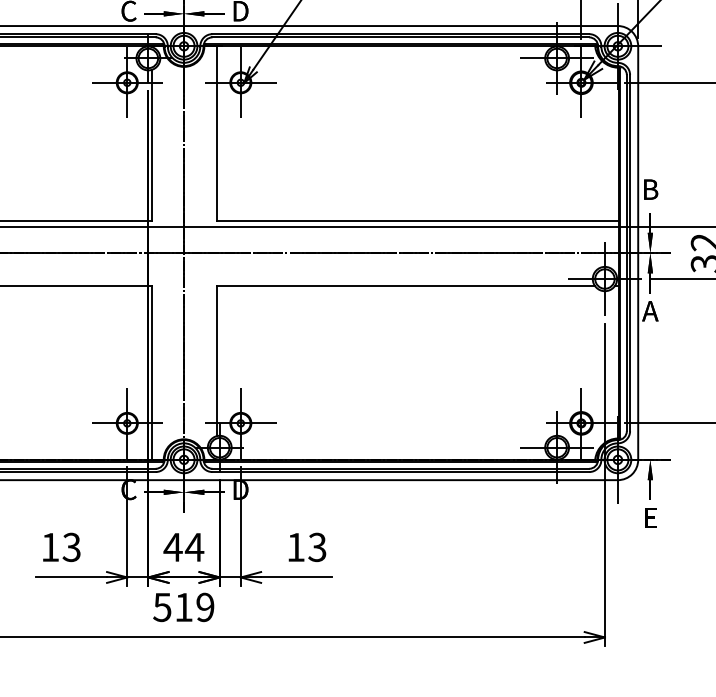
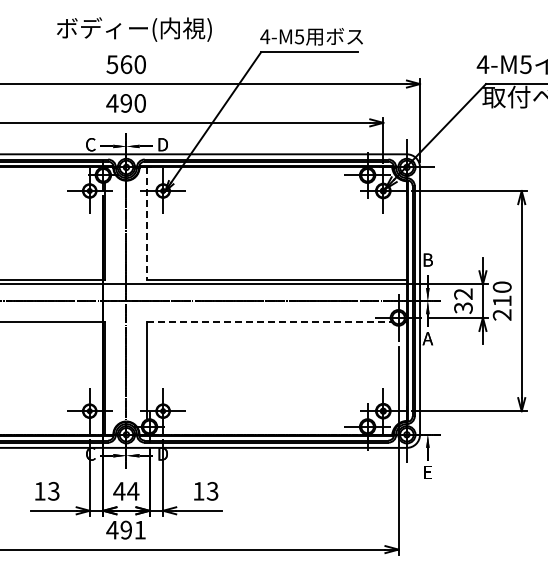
line: (216, 134) -> (147, 224), solid -> dashed
line: (406, 286) -> (270, 322), solid -> dashed
text: (182, 606) -> (125, 529), 519 -> 491

